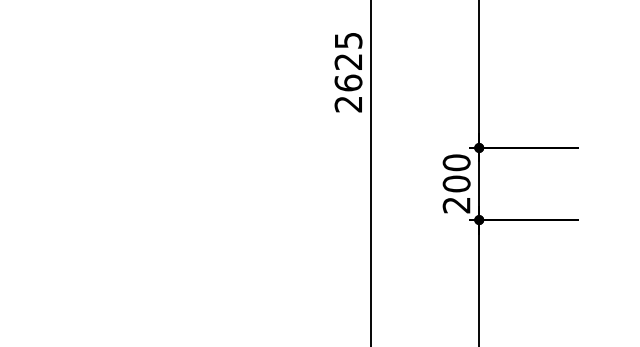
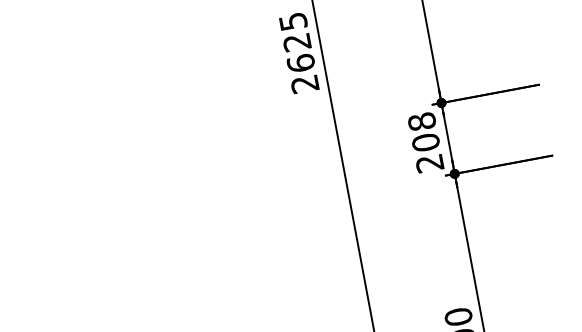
text: (456, 162) -> (421, 121), 200 -> 208

